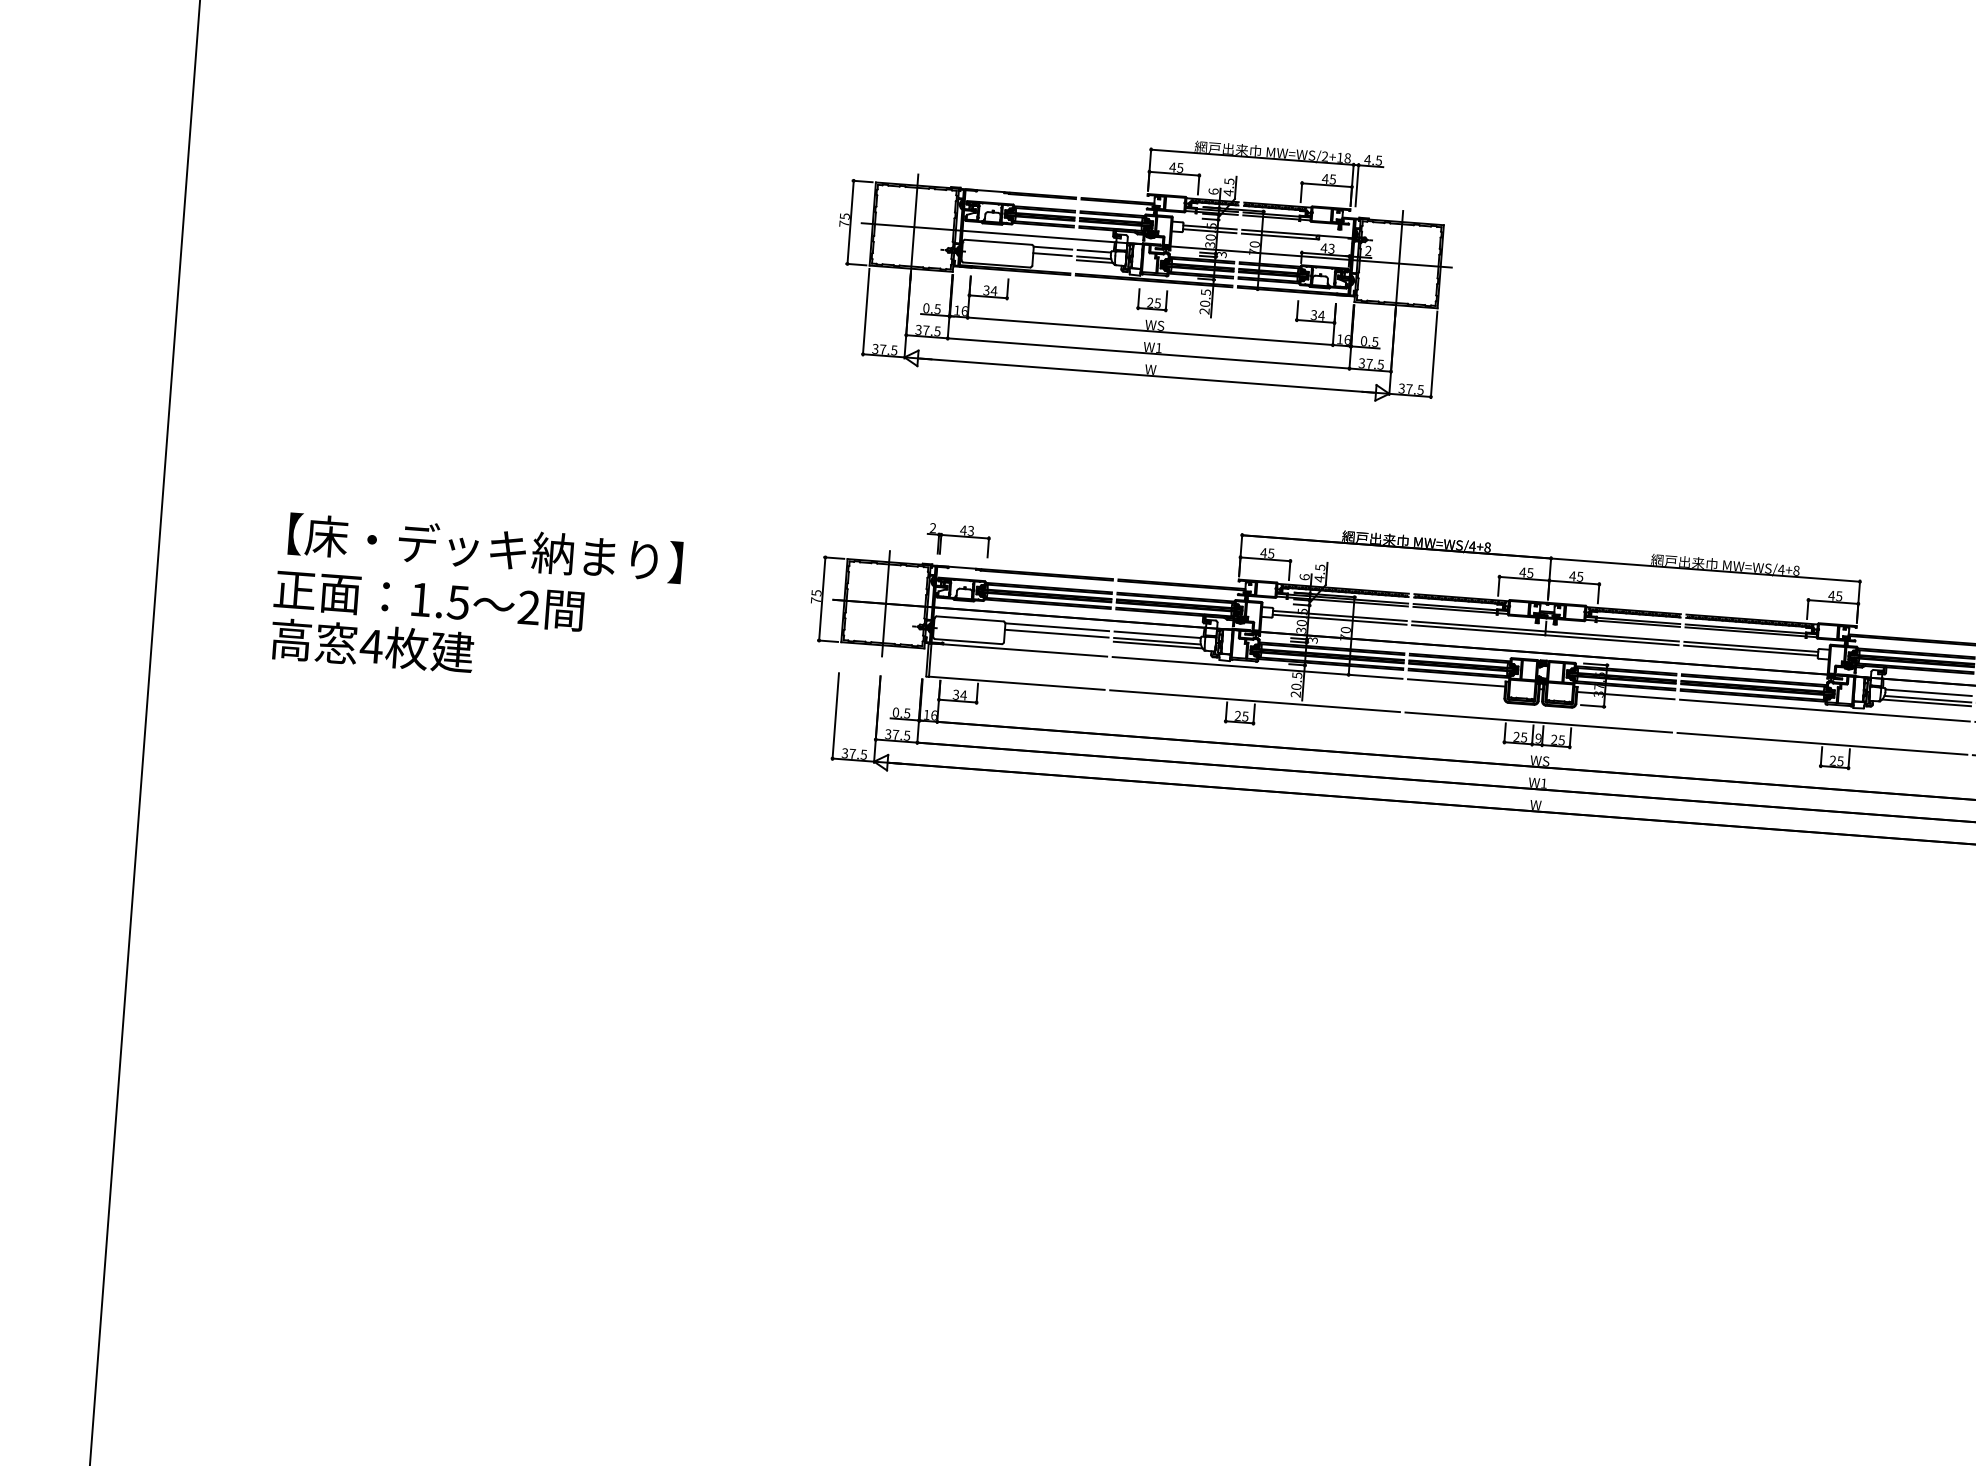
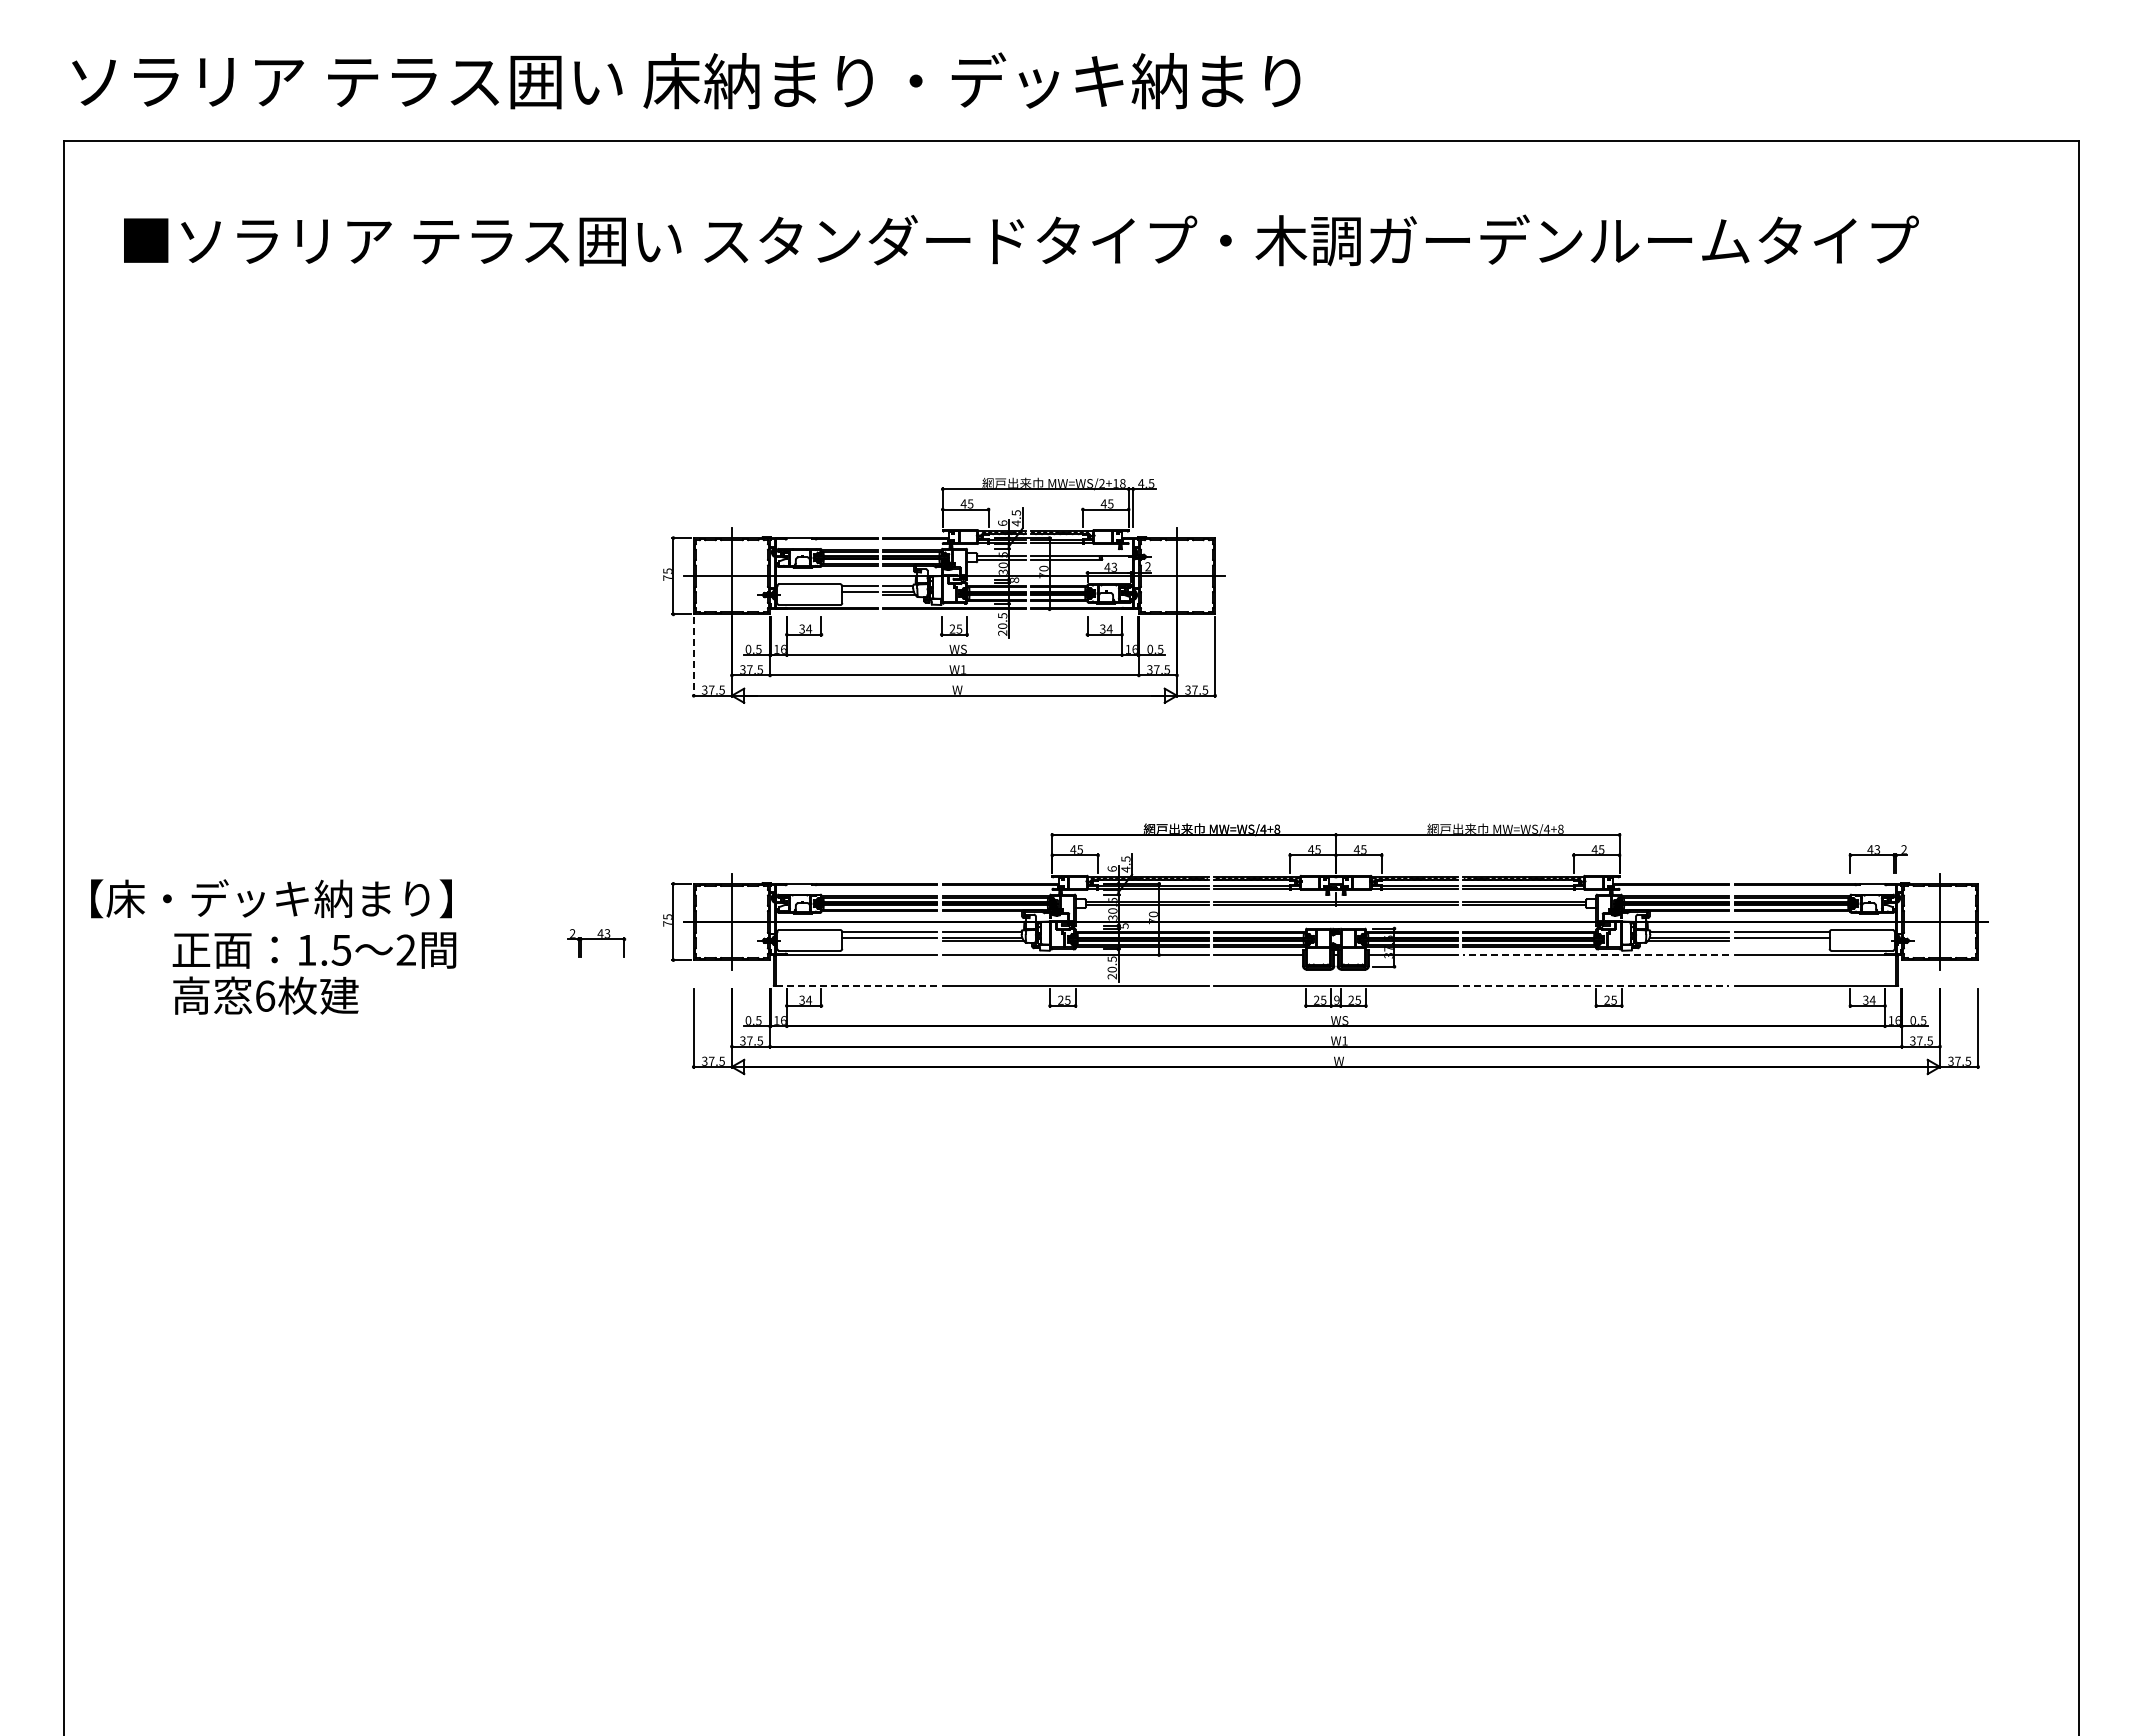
text: (1221, 254) -> (1014, 580), 3 -> 8
line: (865, 312) -> (693, 657), solid -> dashed
part: (958, 540) -> (596, 943), moved
text: (485, 547) -> (271, 898), moved
text: (1313, 639) -> (1124, 925), 3 -> 5
text: (370, 645) -> (264, 995), 4 -> 6
line: (1016, 683) -> (856, 985), solid -> dashed
line: (1823, 711) -> (1595, 955), solid -> dashed
line: (1822, 743) -> (1596, 985), solid -> dashed

